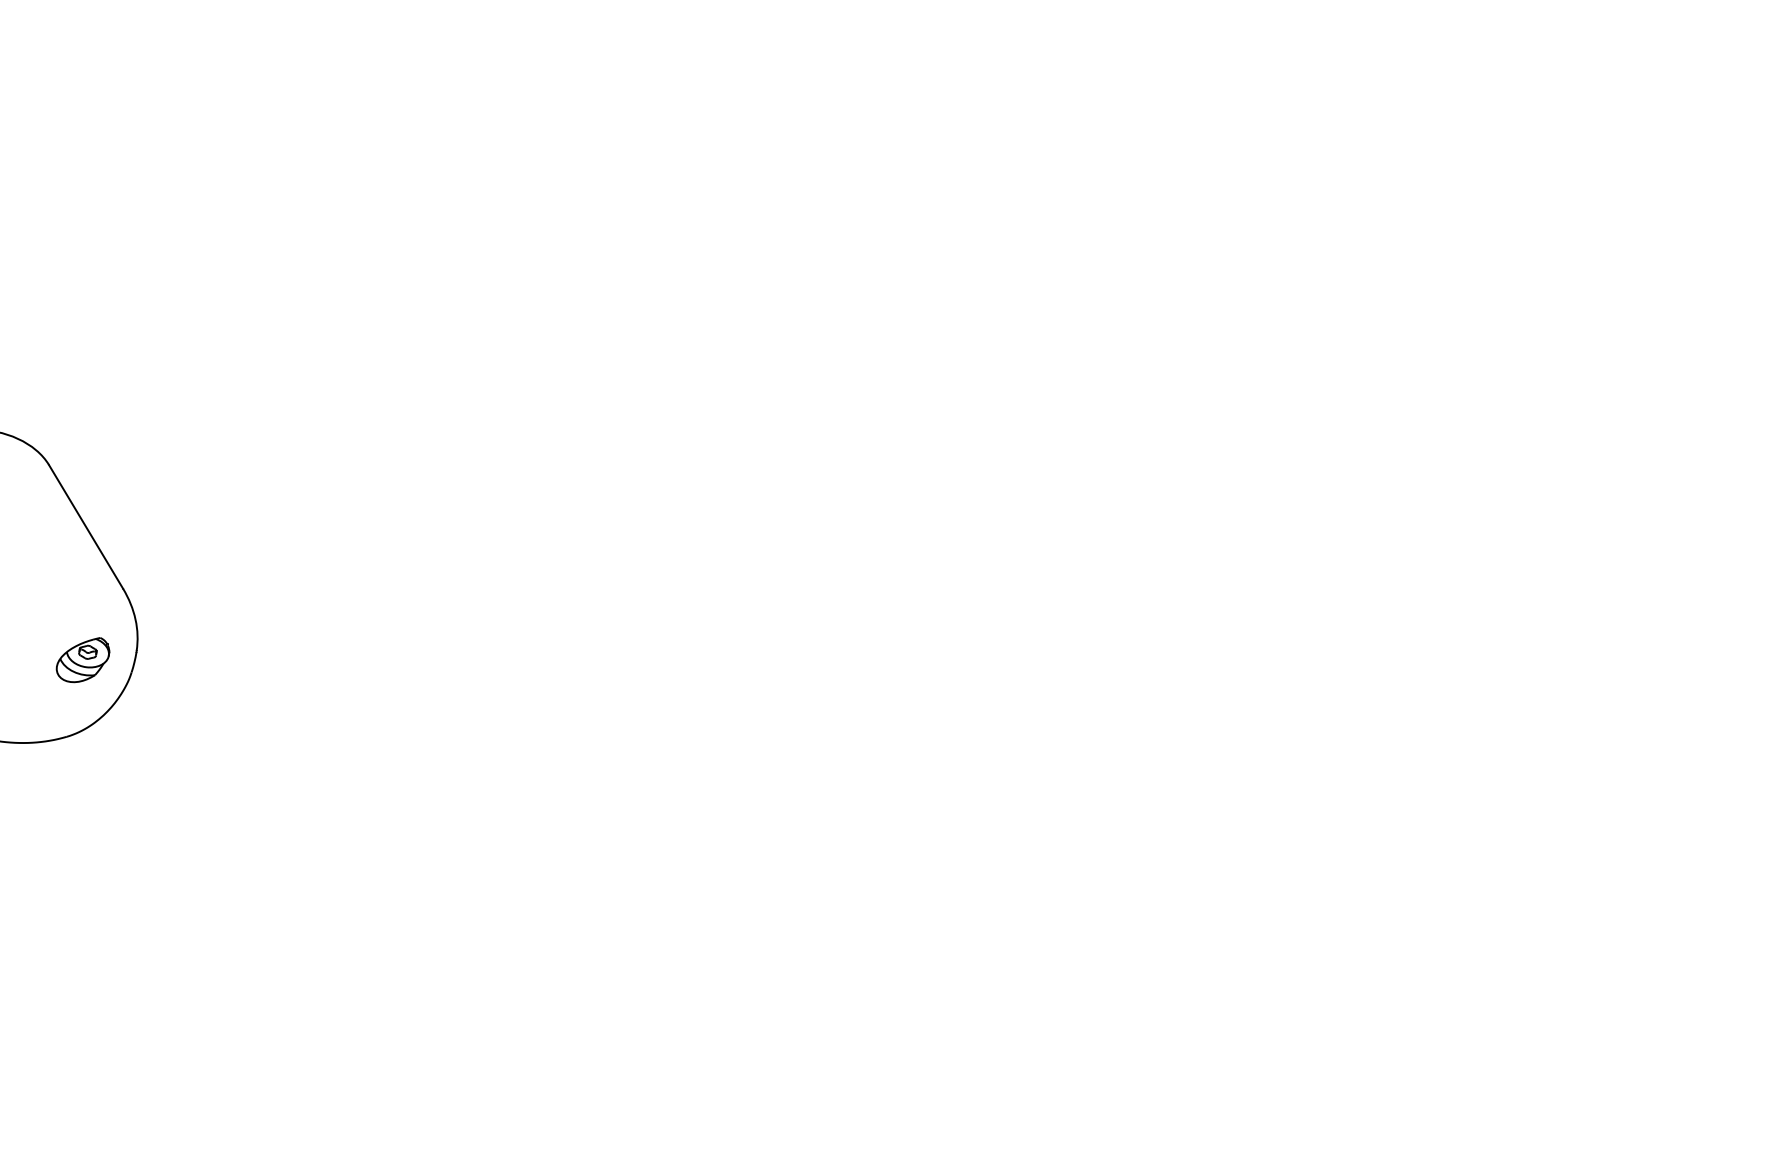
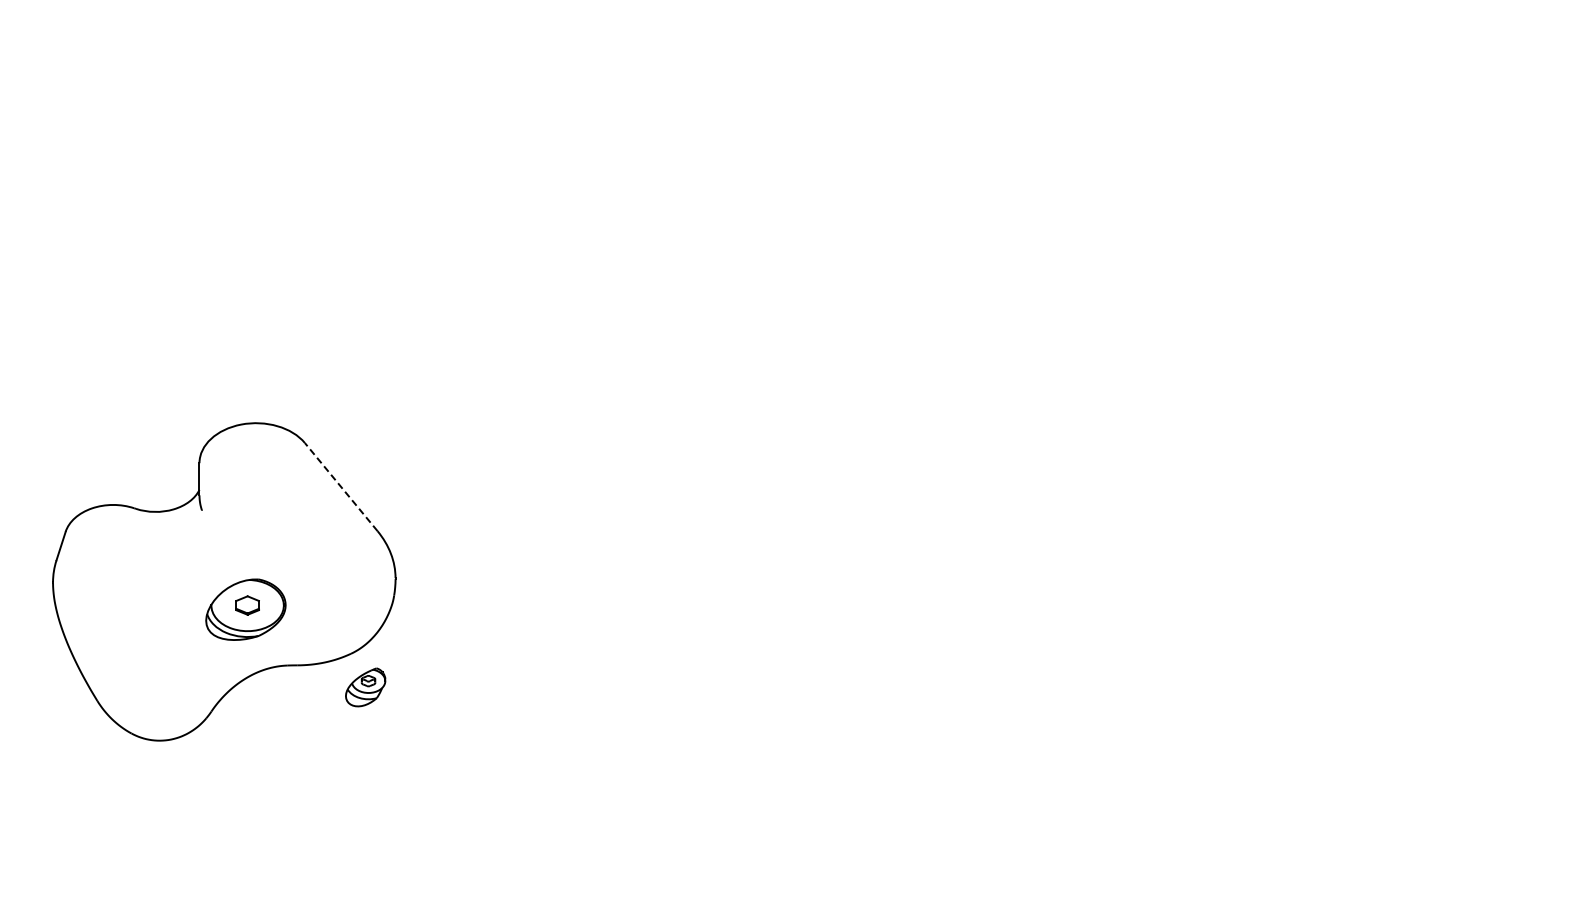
line: (85, 526) -> (340, 486), solid -> dashed
part: (82, 659) -> (365, 687), moved

